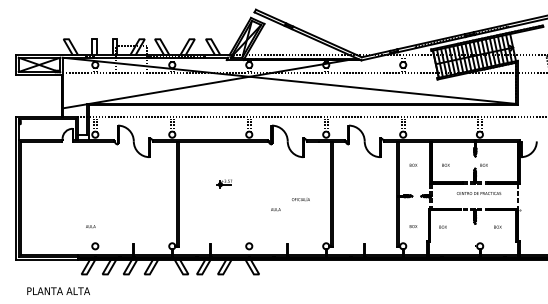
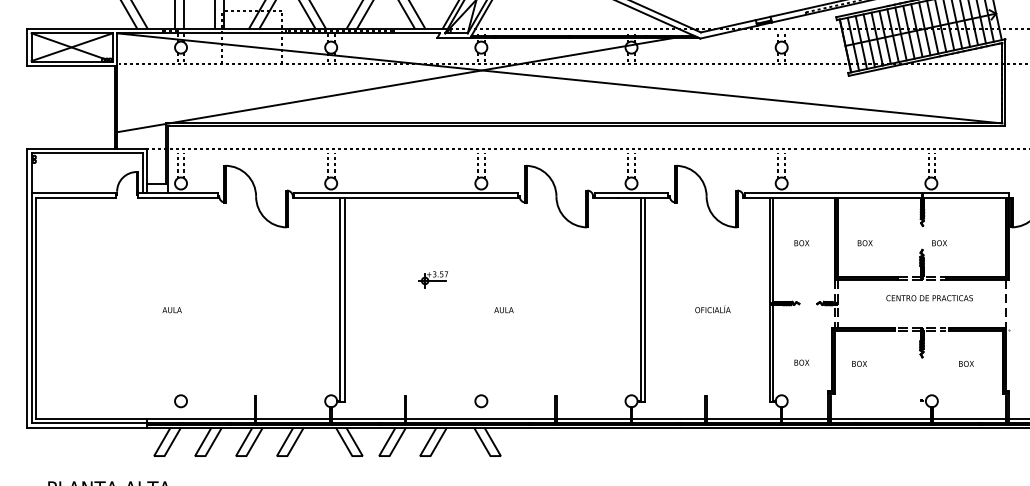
text: (300, 199) -> (712, 309), moved
text: (275, 209) -> (503, 309), moved
text: (90, 226) -> (171, 309), moved

